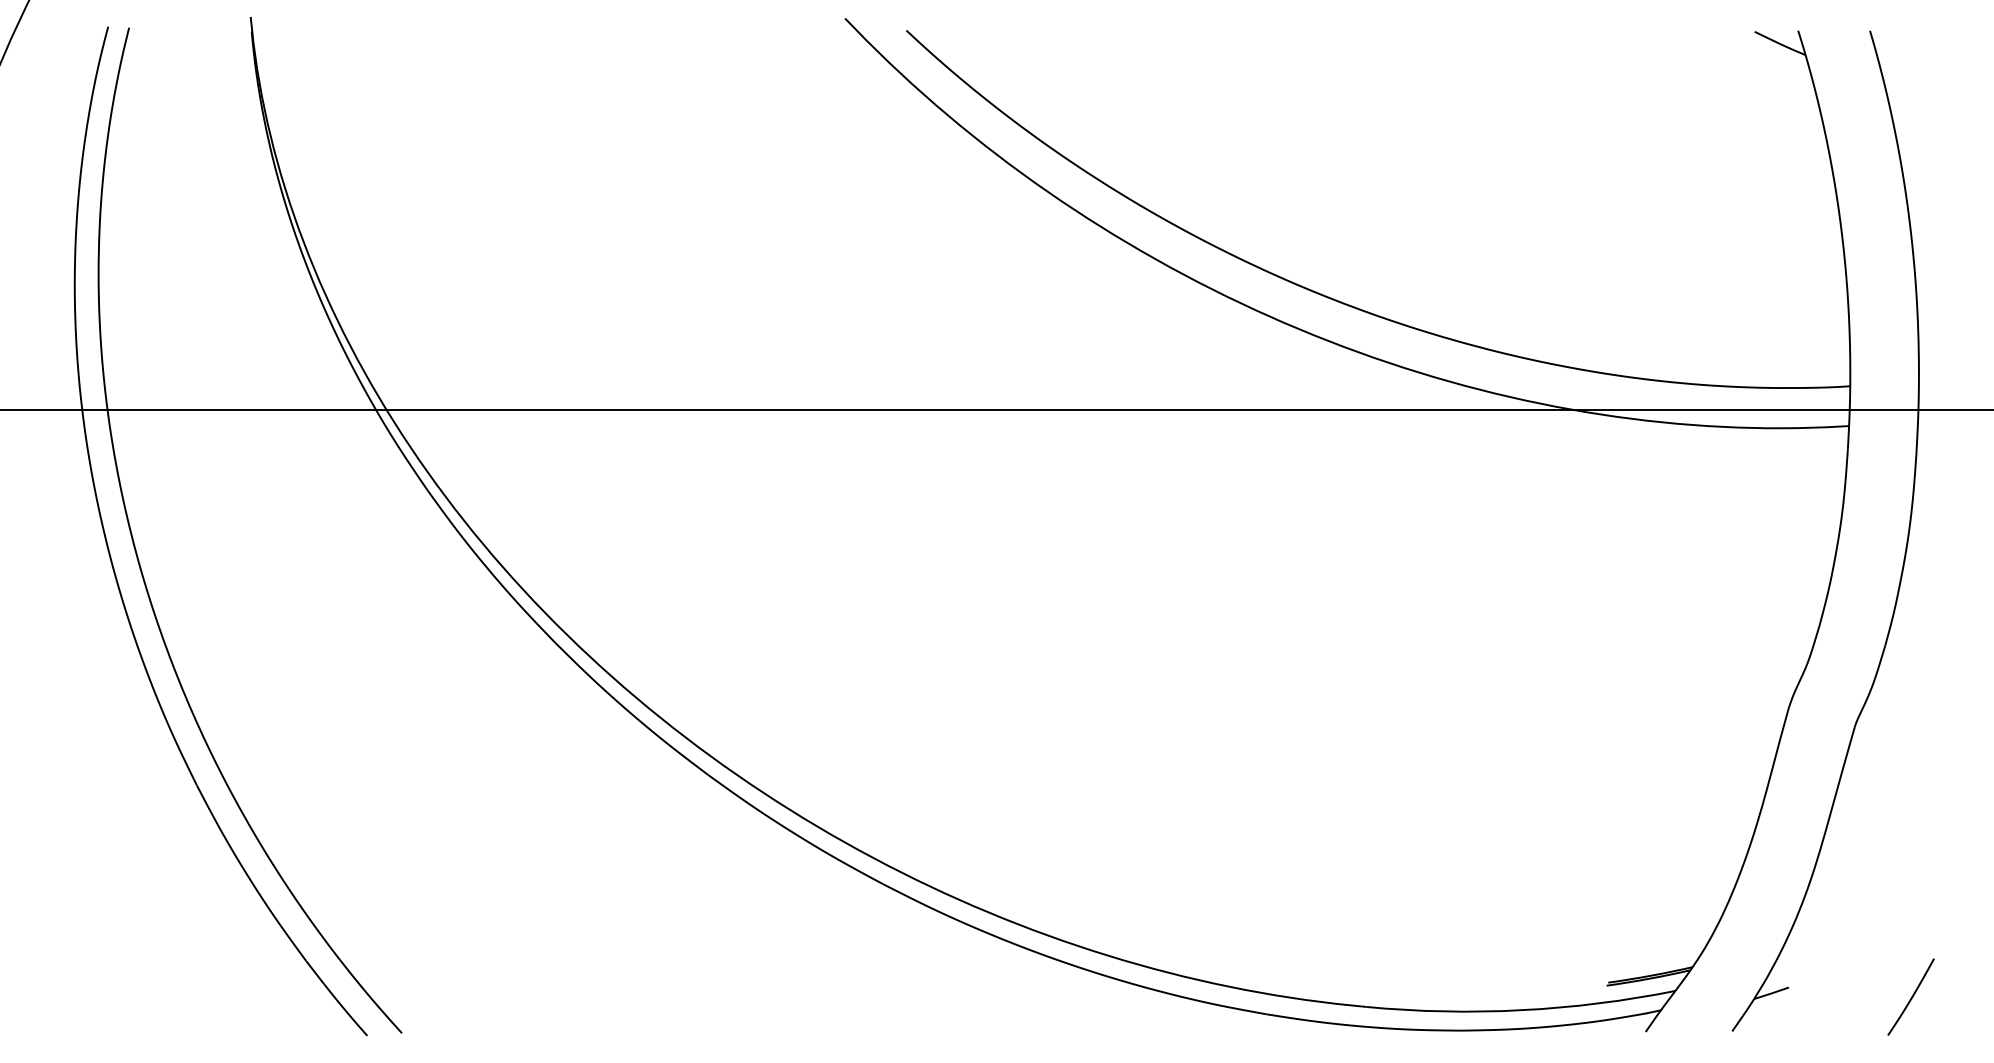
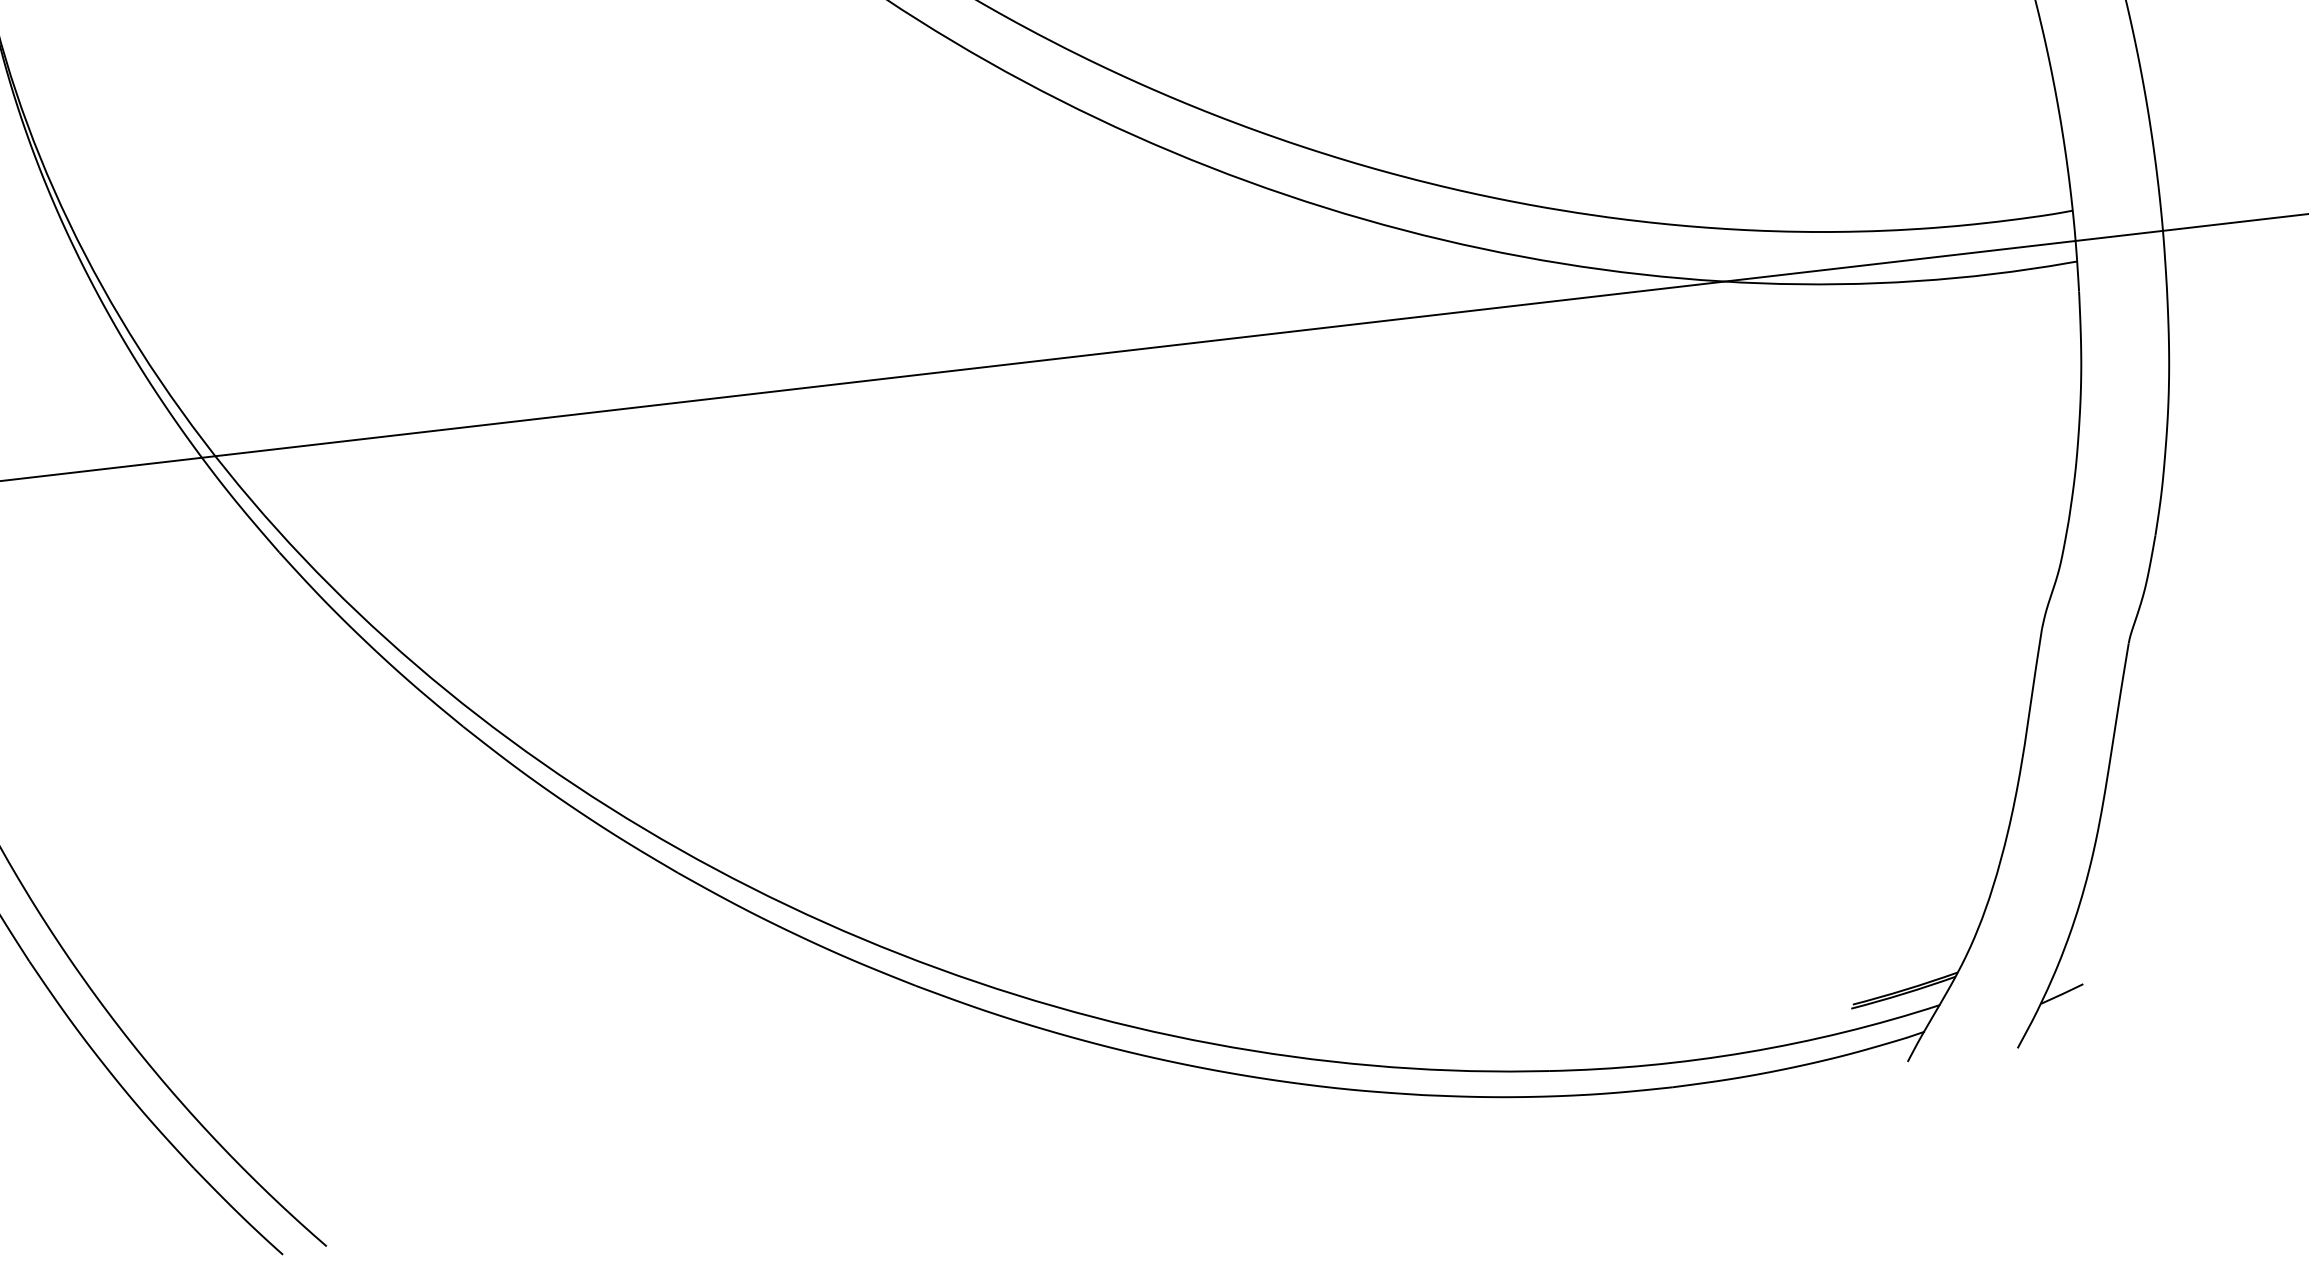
curve: (1911, 996) -> (2240, 977), removed

